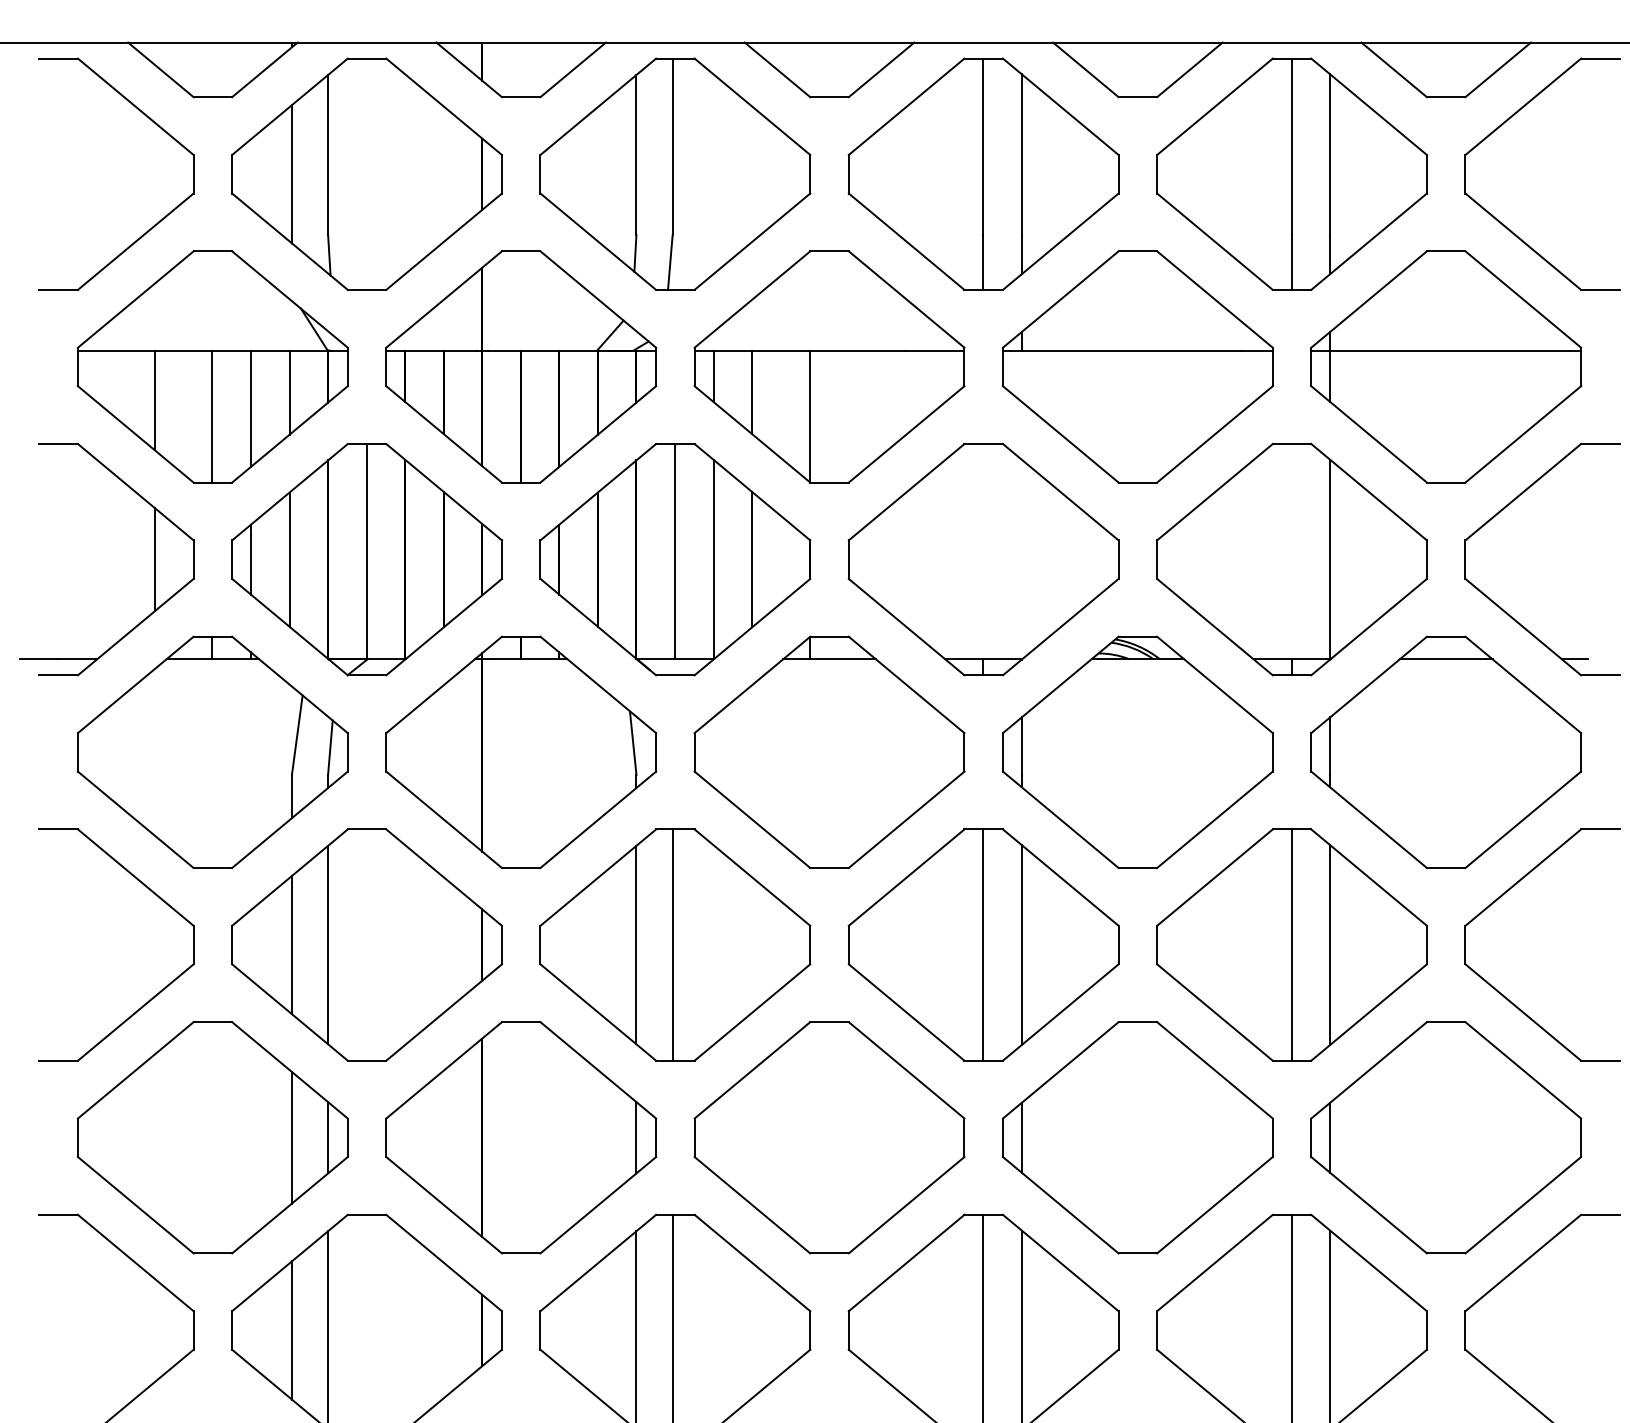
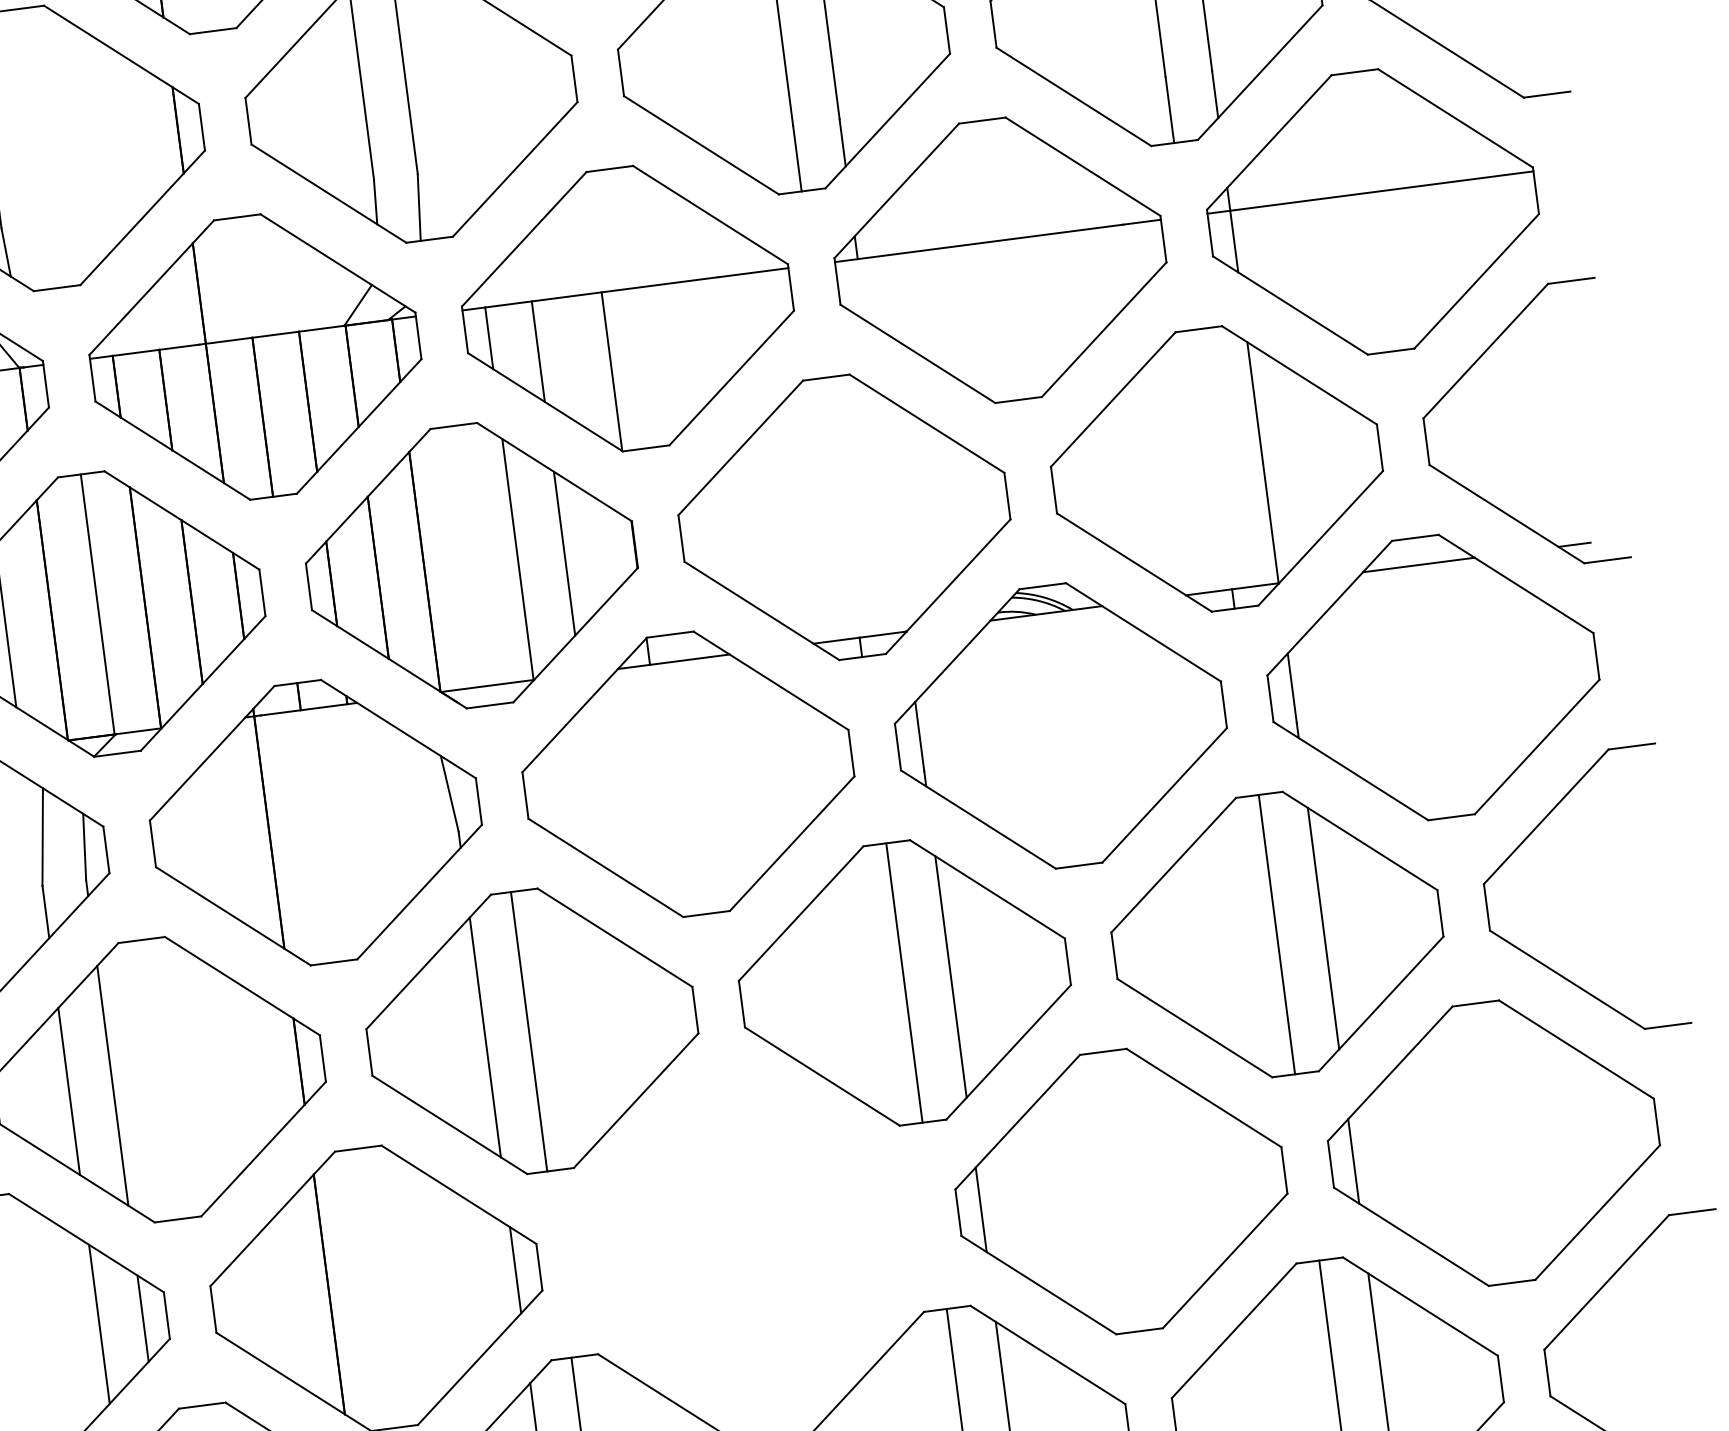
line: (675, 551) -> (470, 555), removed
part: (829, 1137) -> (748, 1239), removed

